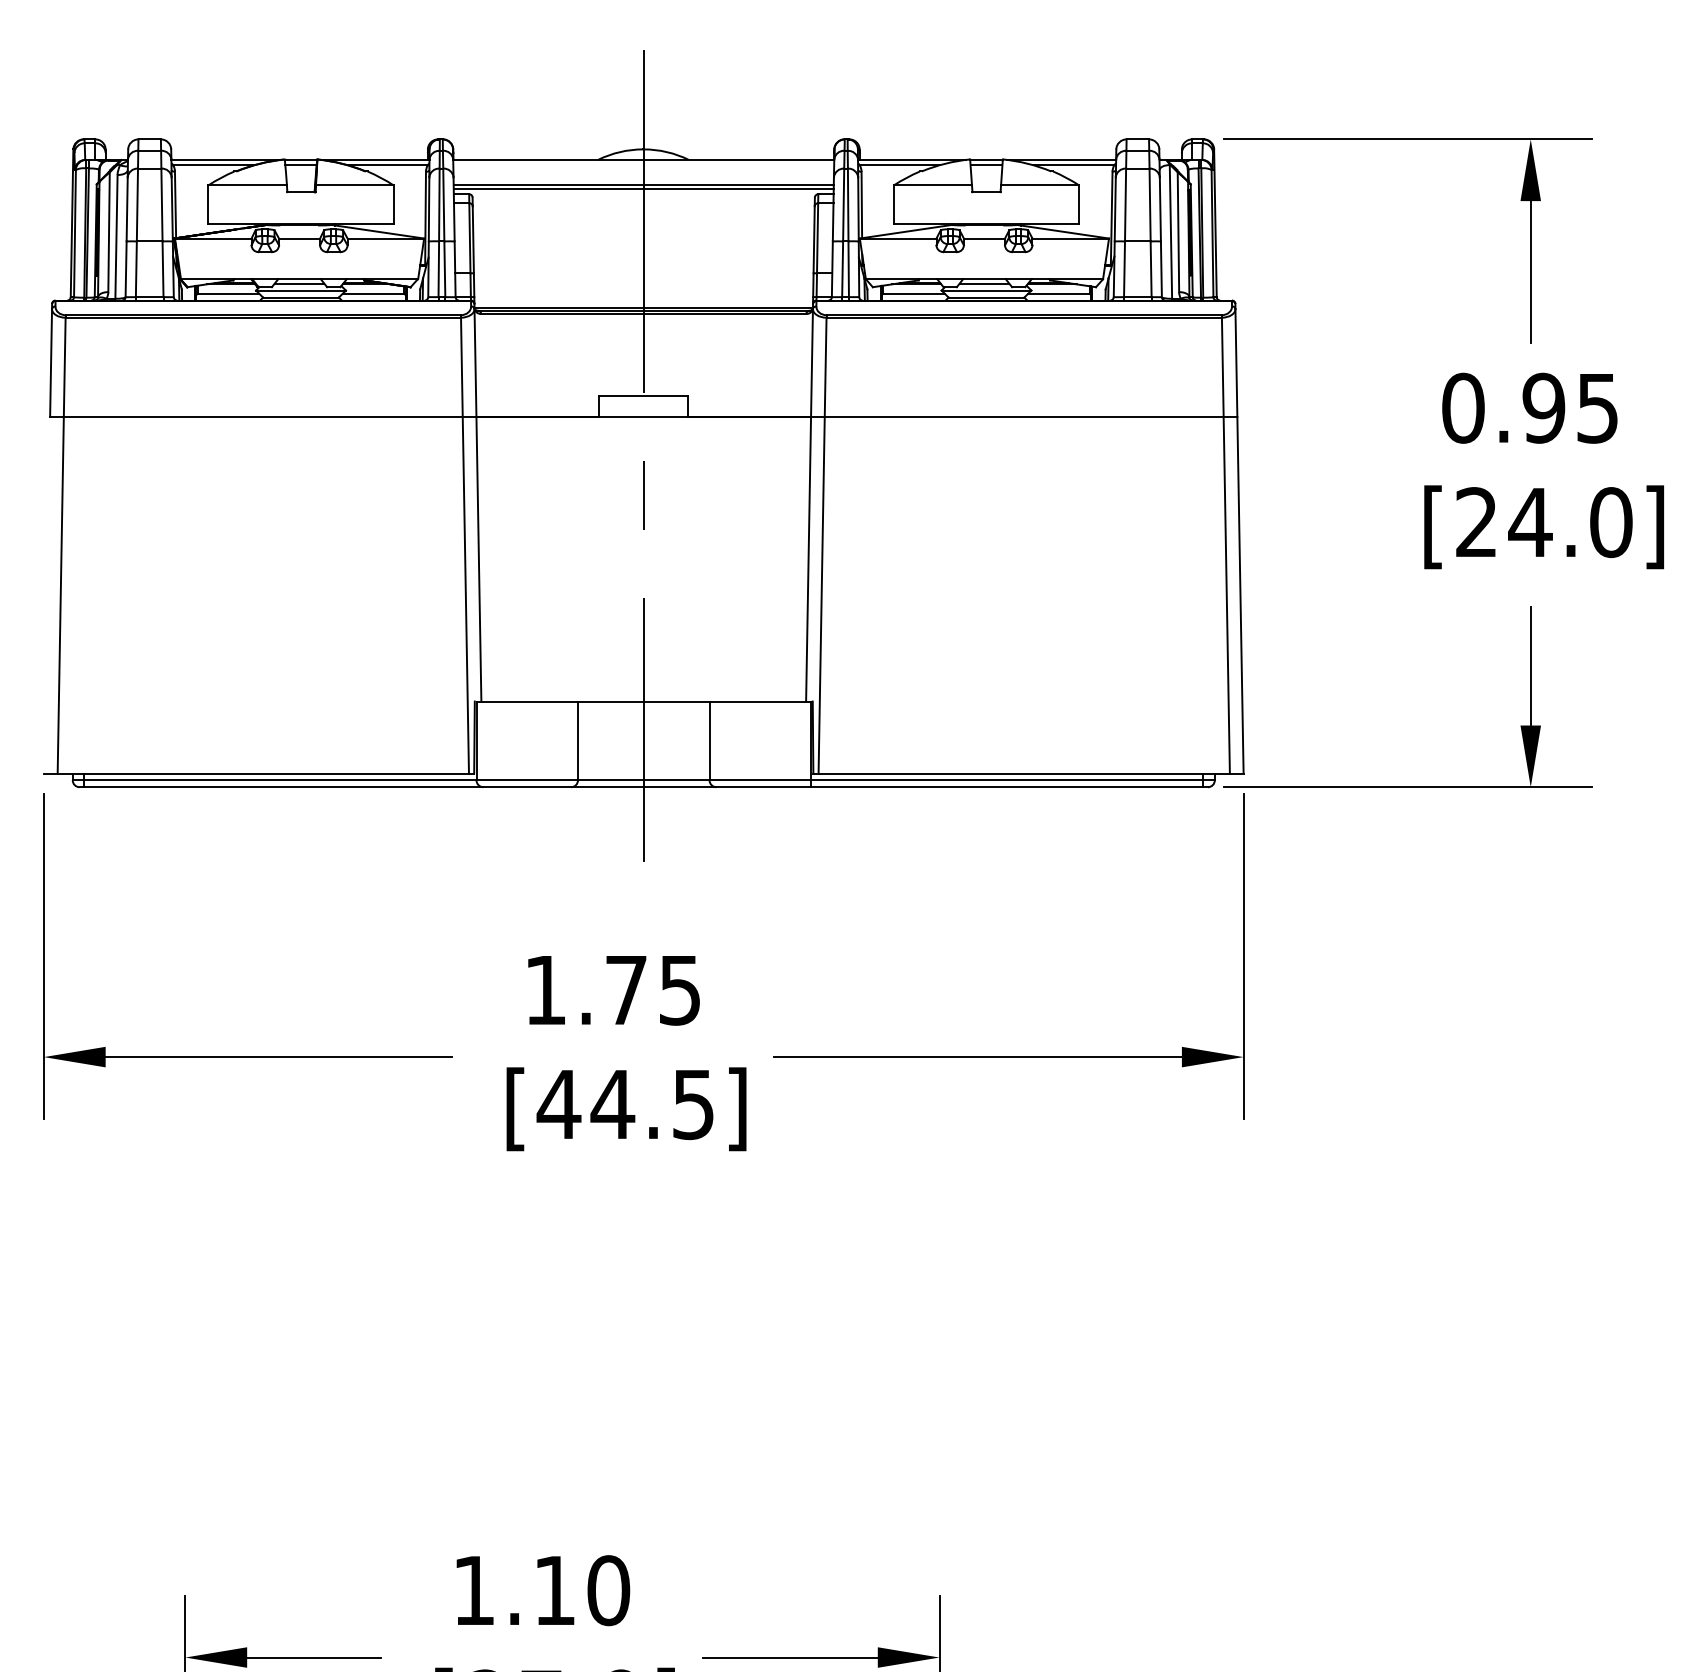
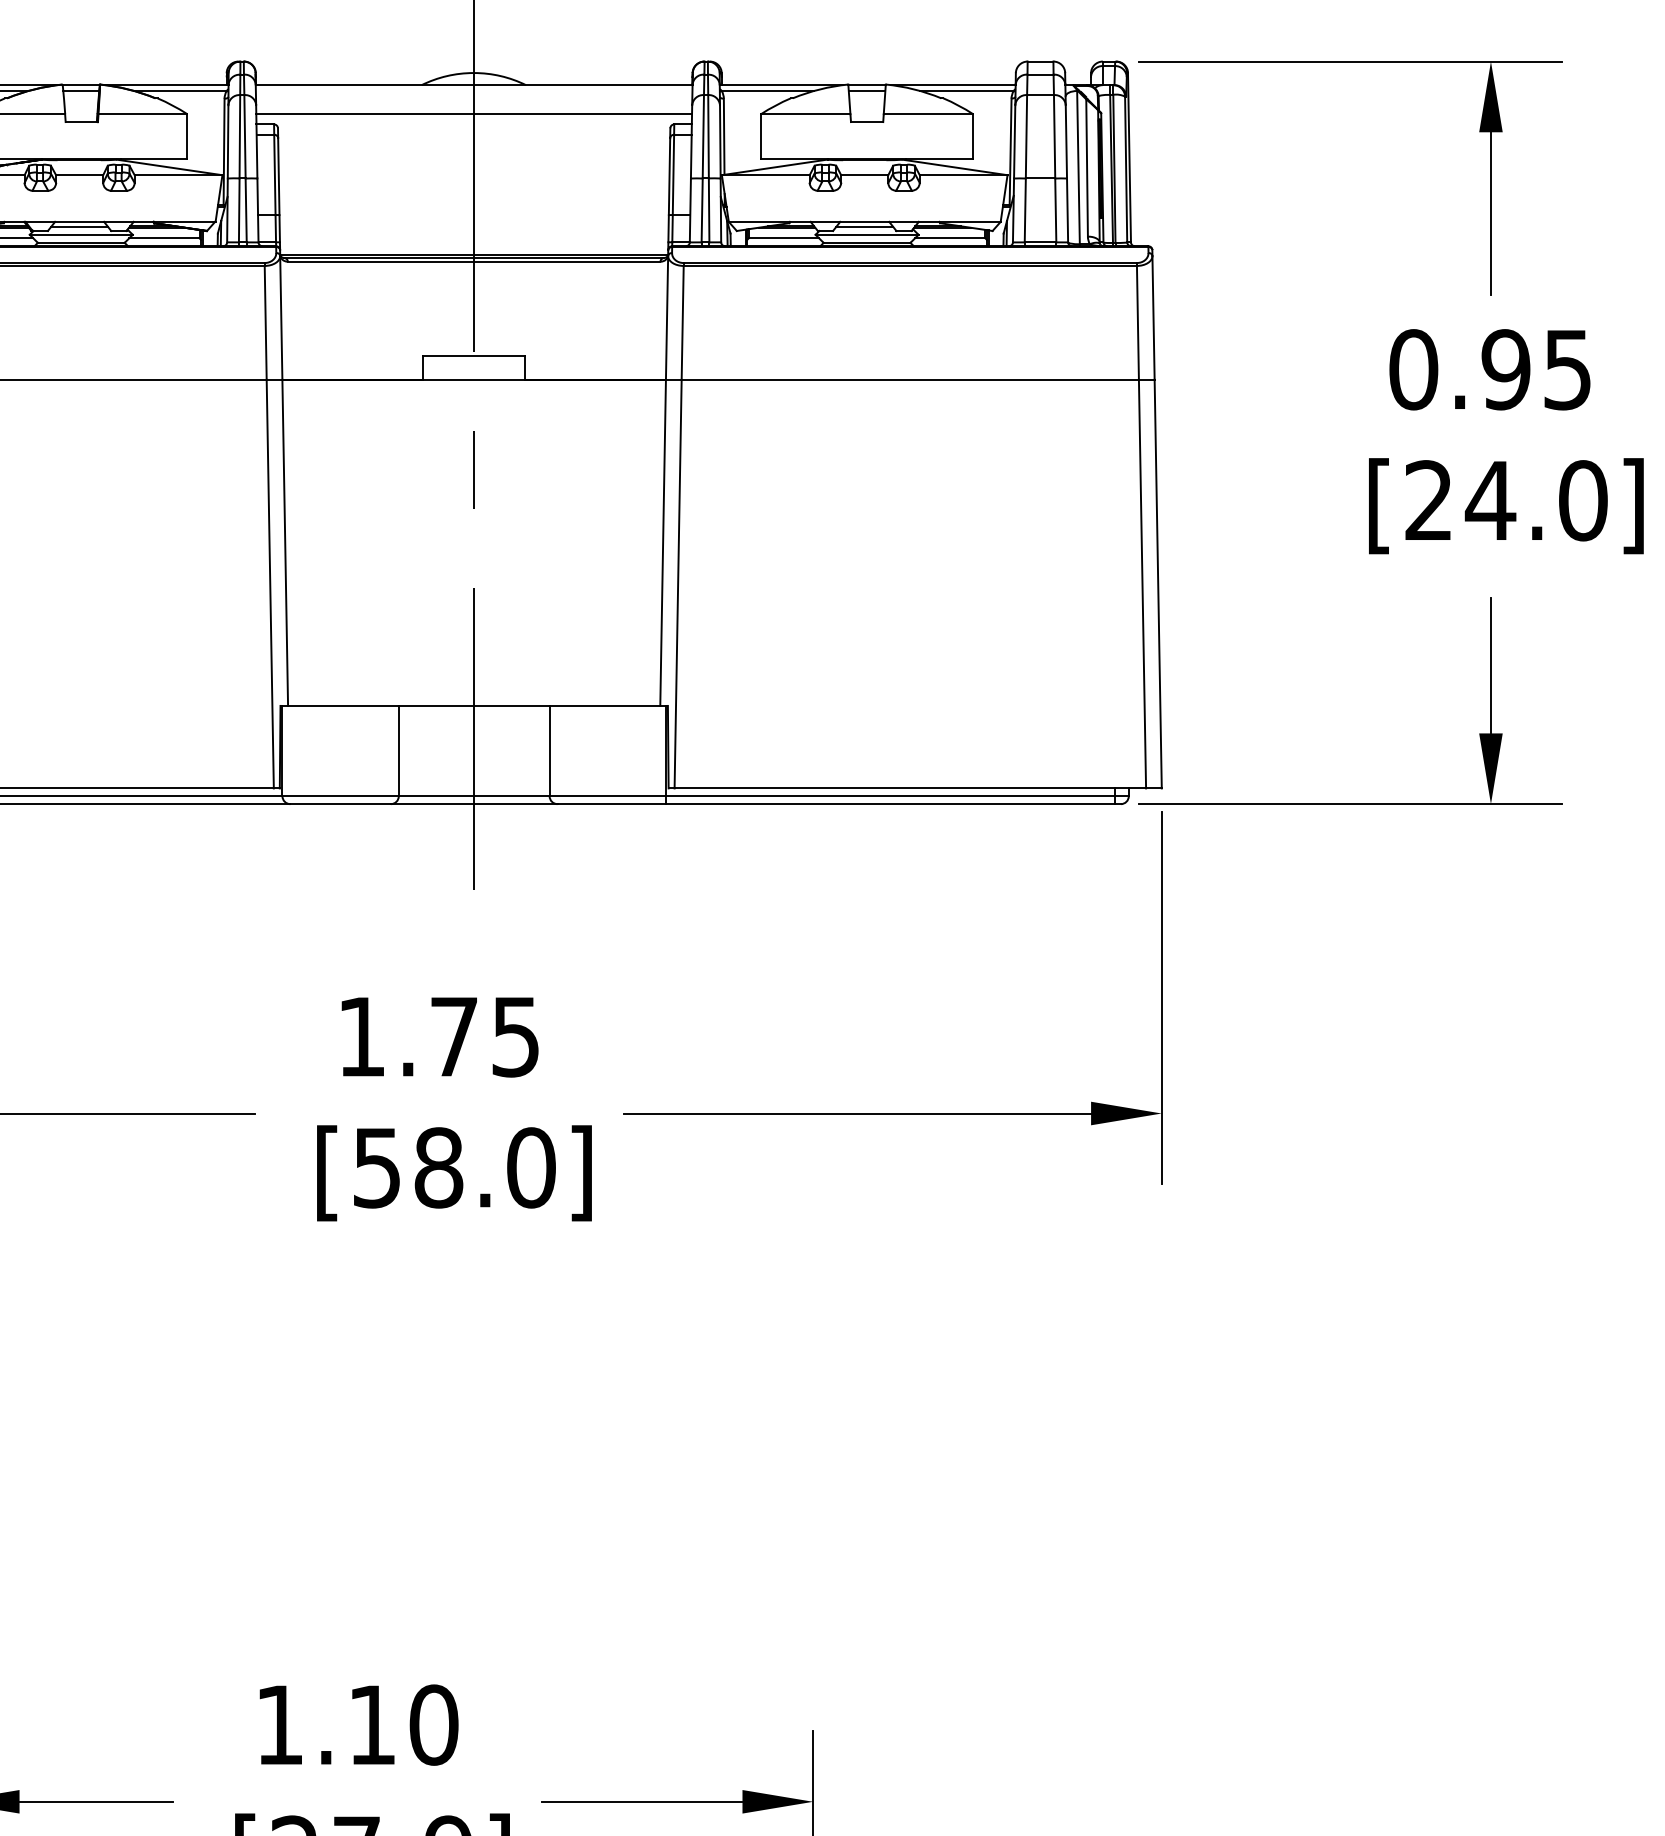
line: (643, 188) -> (473, 117), removed
text: (625, 1104) -> (453, 1167), [44.5] -> [58.0]

